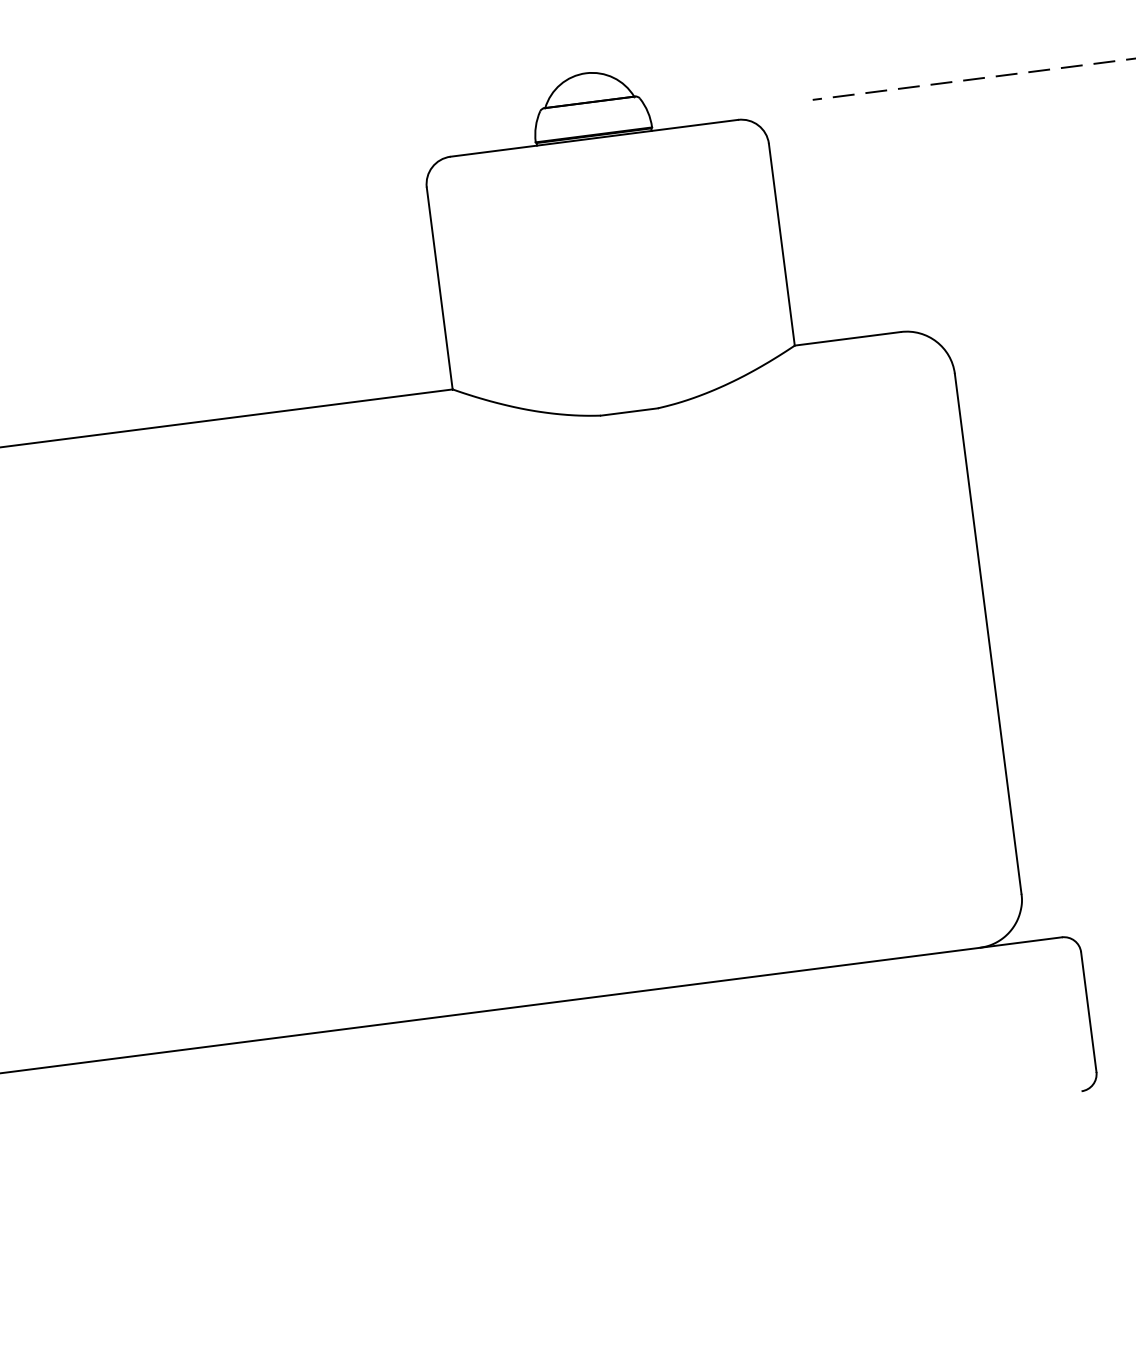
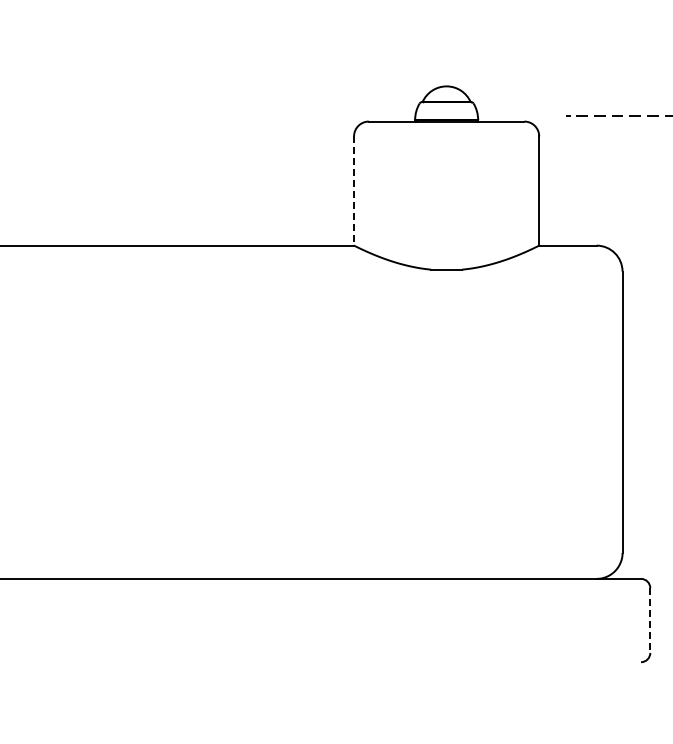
line: (440, 289) -> (354, 191), solid -> dashed
line: (1089, 1013) -> (650, 621), solid -> dashed

